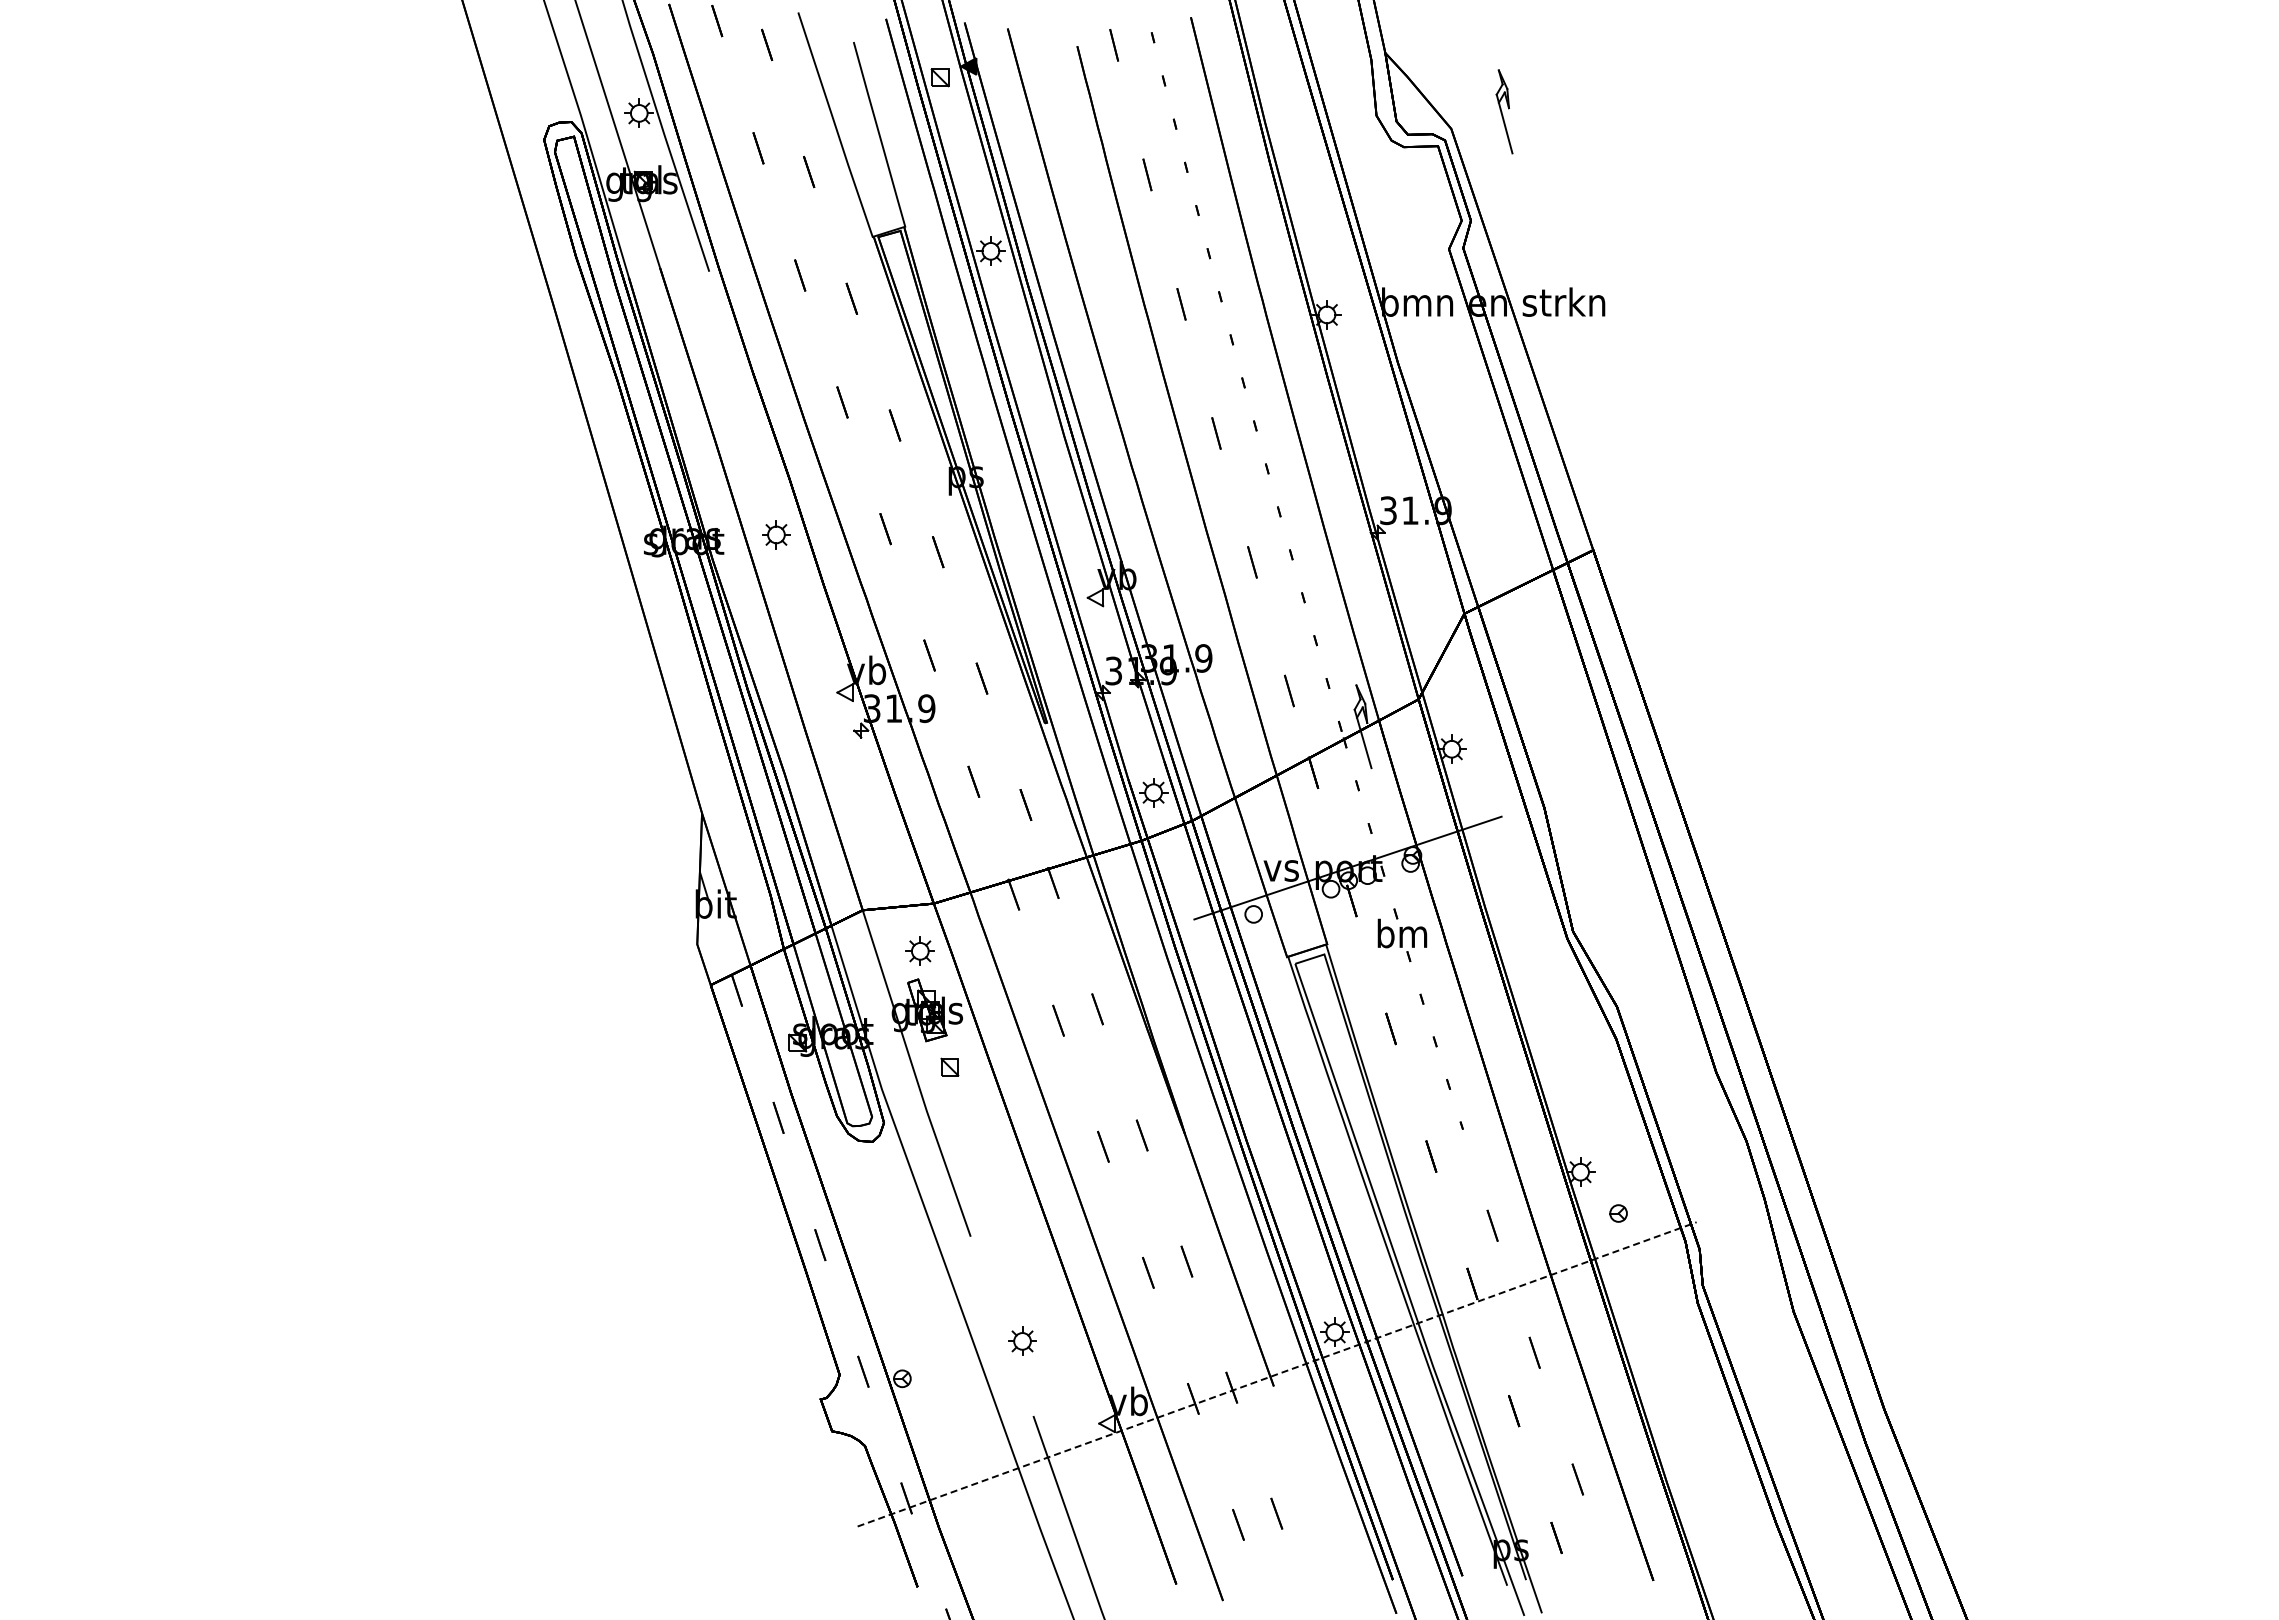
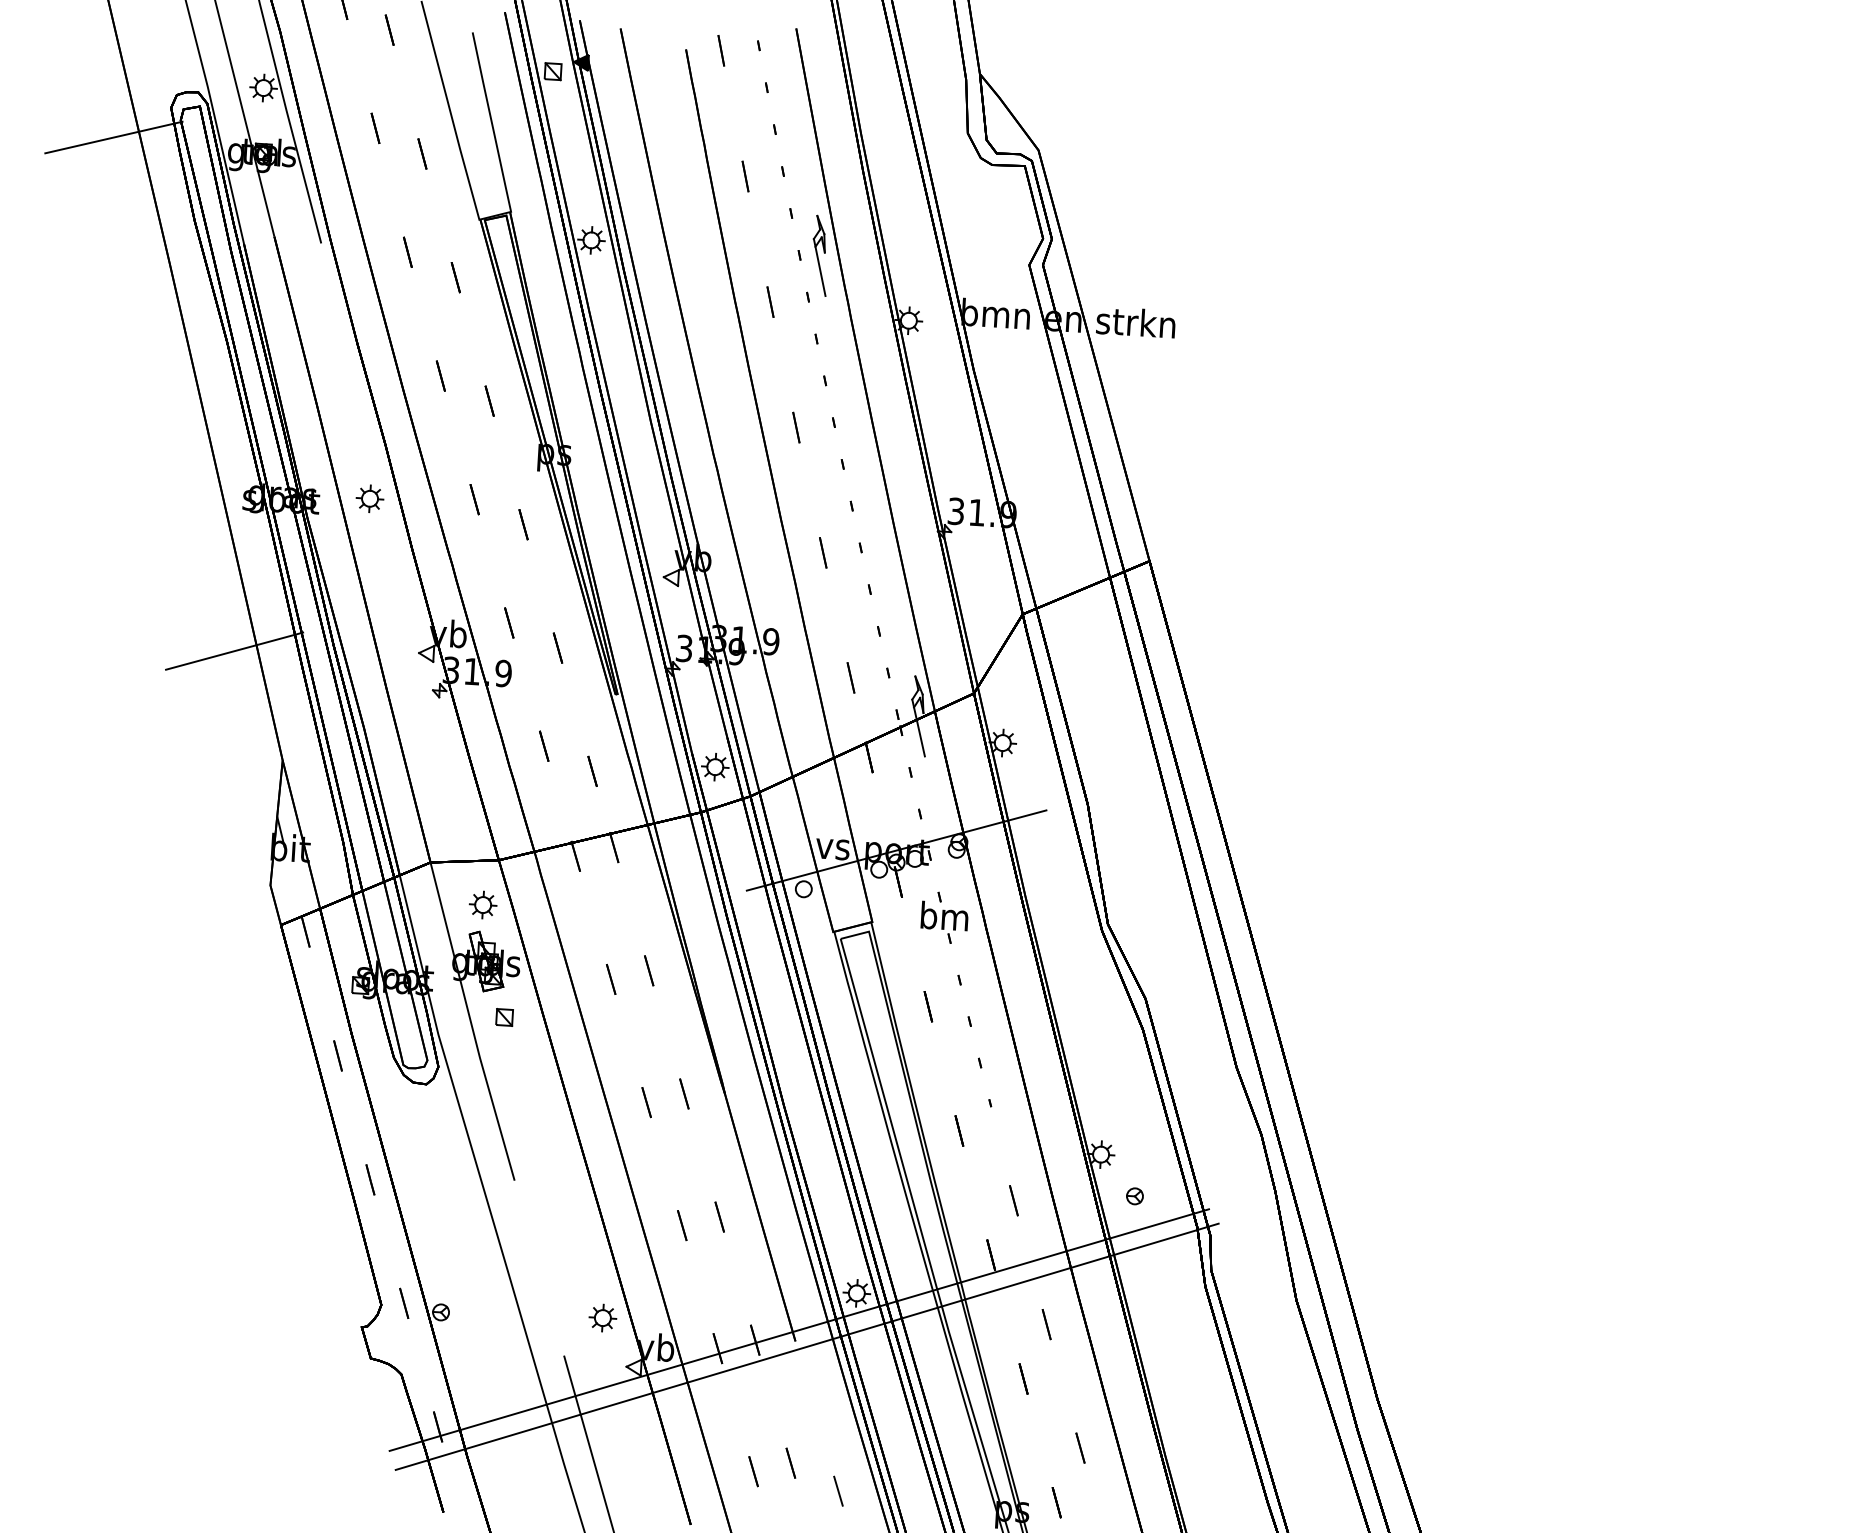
part: (1504, 111) -> (820, 255), moved
line: (485, 174) -> (113, 137), added
line: (644, 702) -> (234, 651), added
part: (1022, 1340) -> (602, 1317), moved
line: (1277, 1374) -> (799, 1330), dashed -> solid
line: (1286, 1390) -> (807, 1346), added
line: (1327, 1539) -> (837, 1490), added

